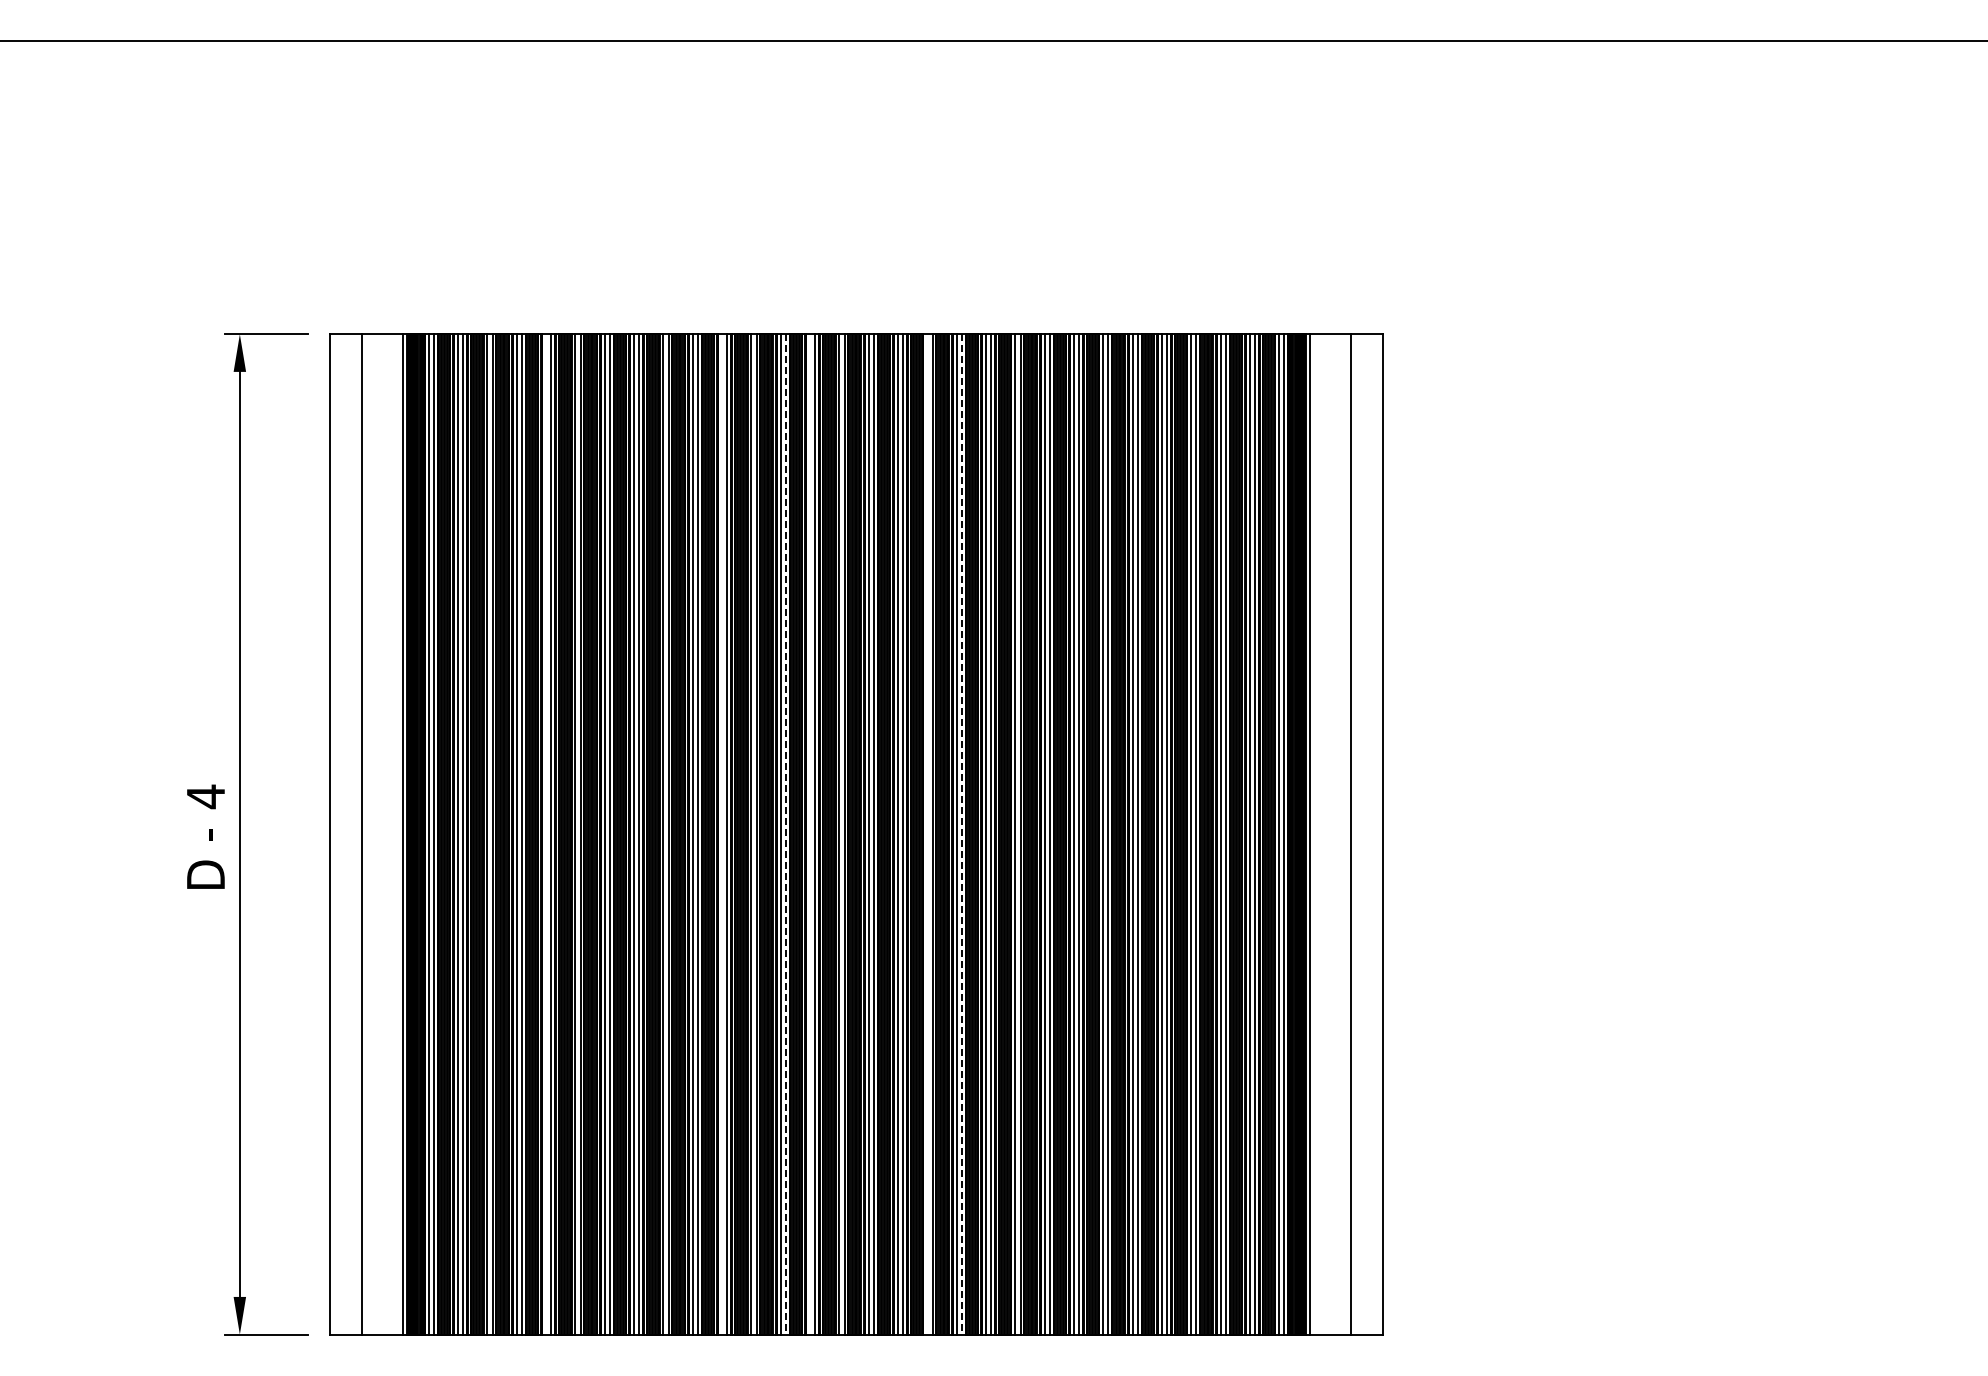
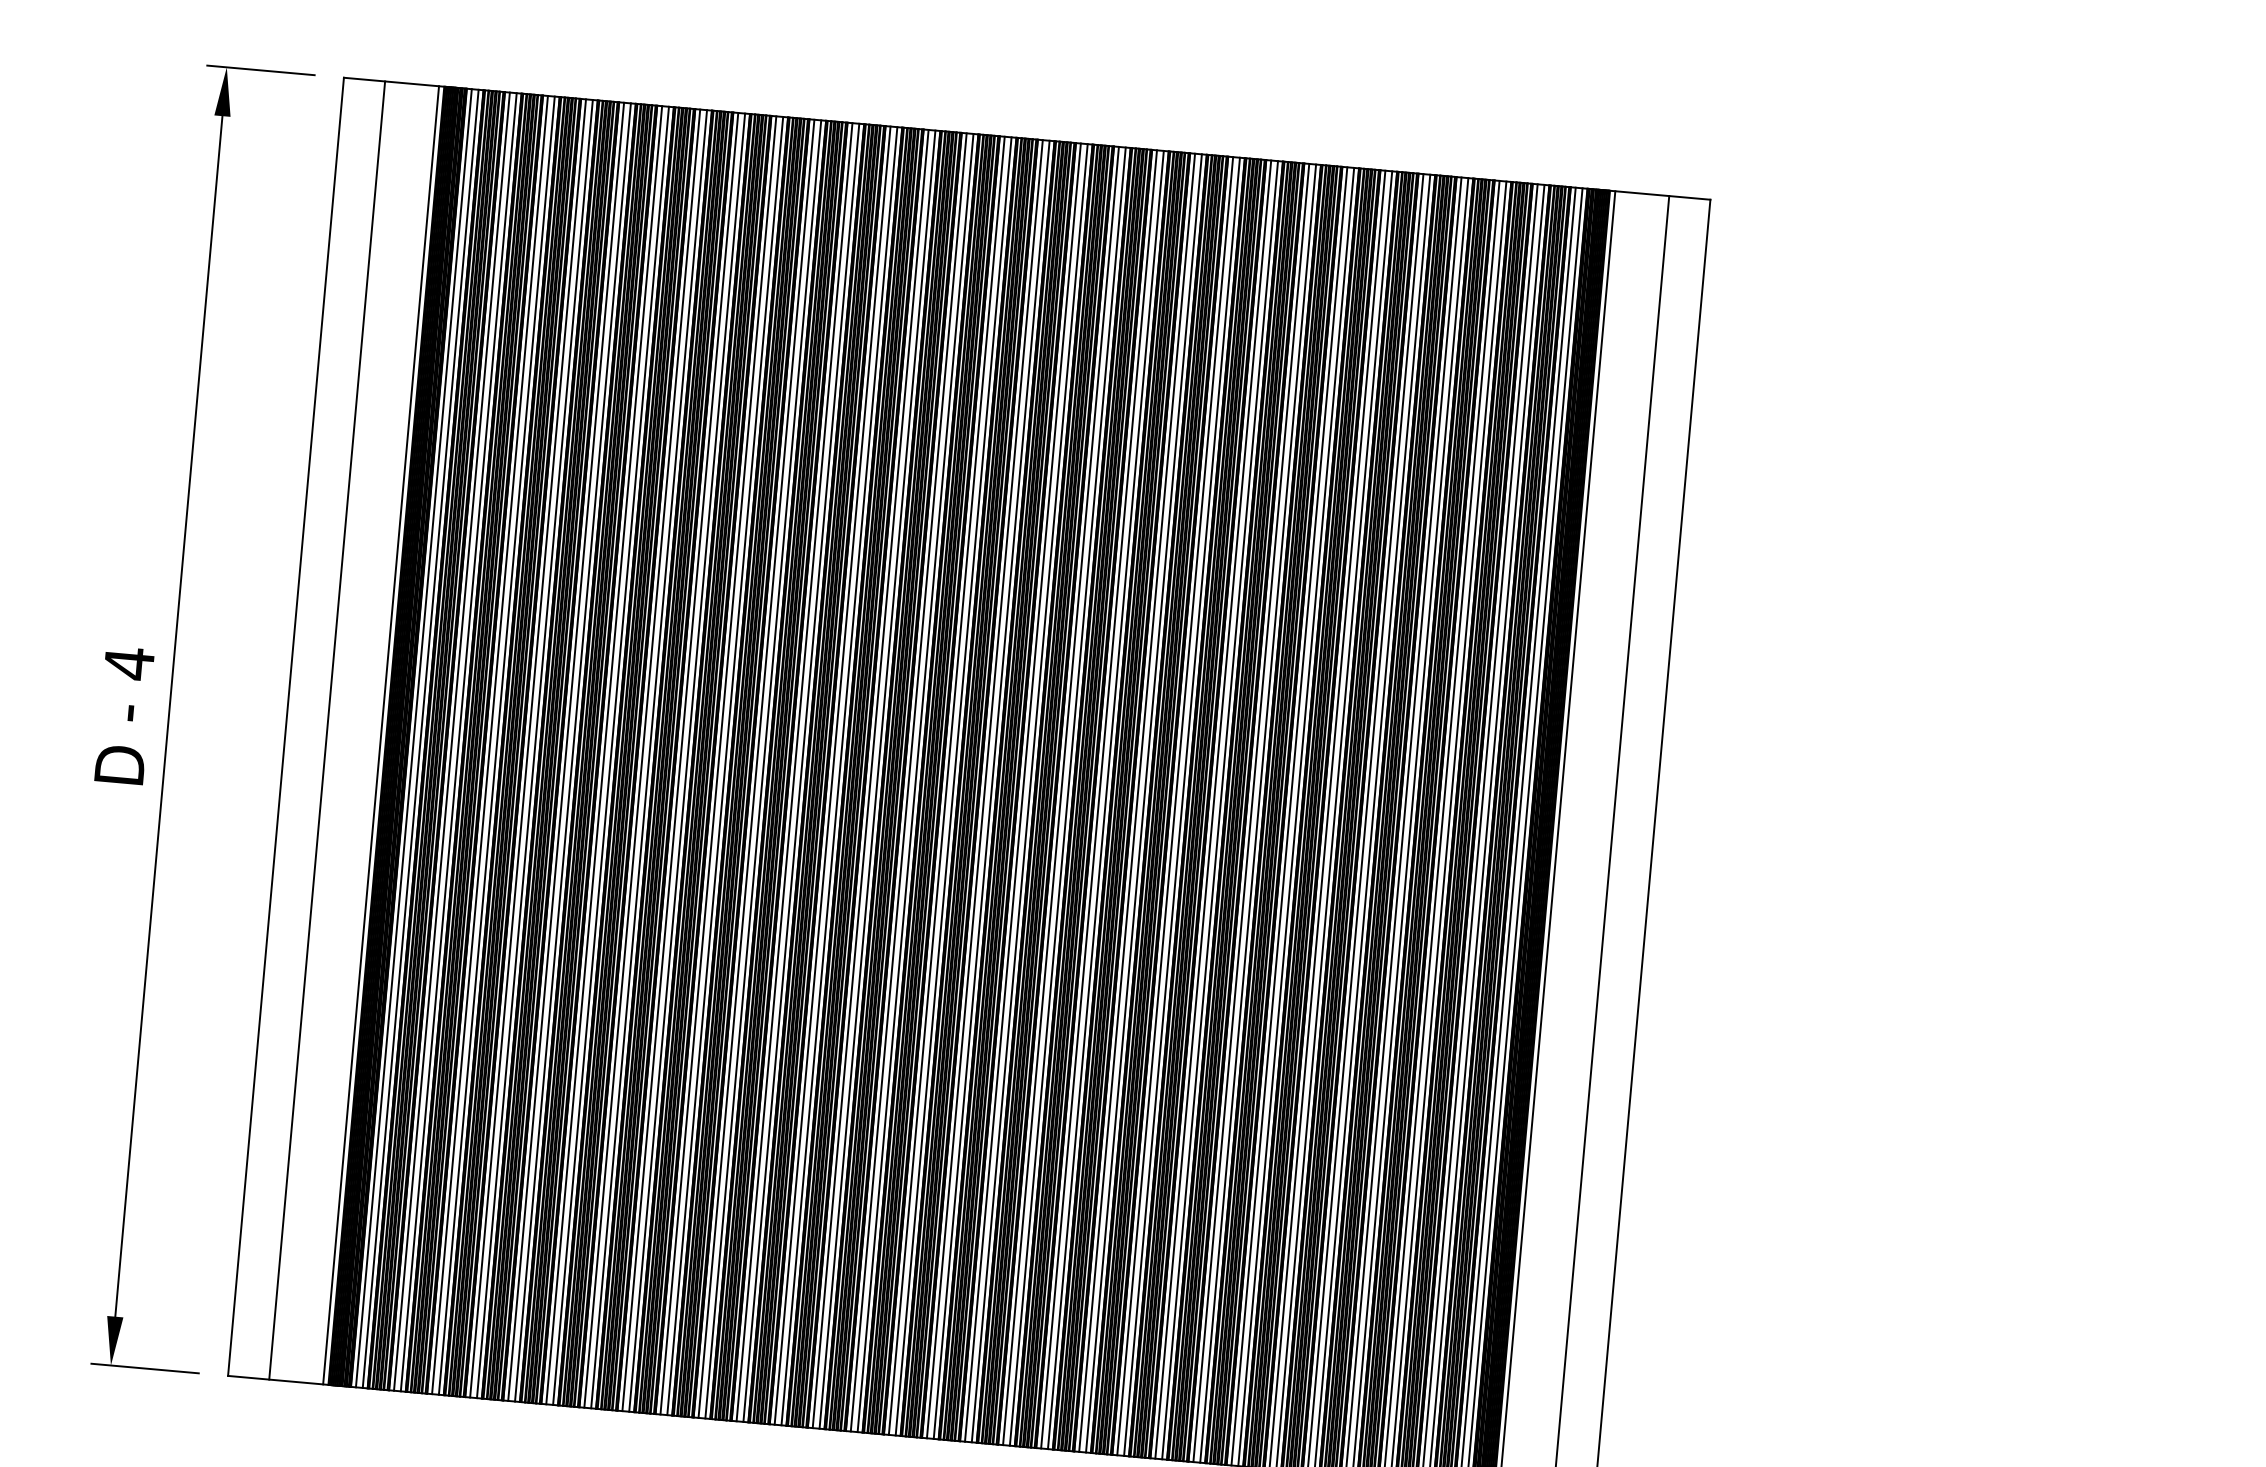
line: (545, 834) -> (565, 751), added
line: (721, 834) -> (793, 772), added
line: (785, 834) -> (877, 779), dashed -> solid
line: (809, 834) -> (908, 782), added
line: (927, 834) -> (1061, 796), added
line: (961, 834) -> (1105, 800), dashed -> solid

